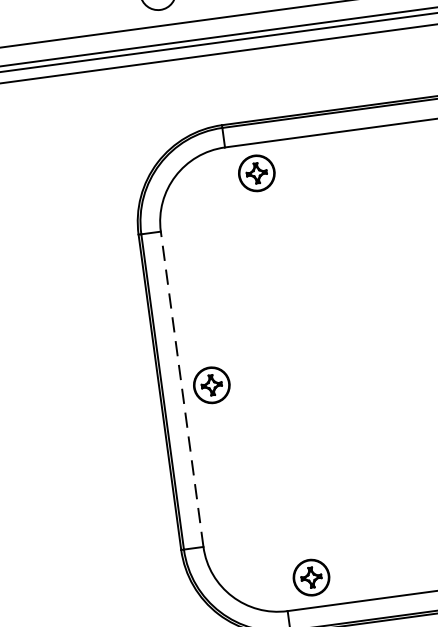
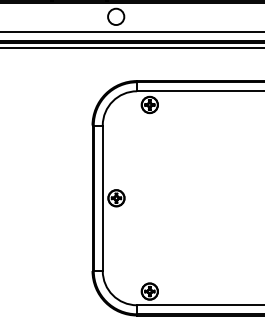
line: (181, 389) -> (102, 198), dashed -> solid

